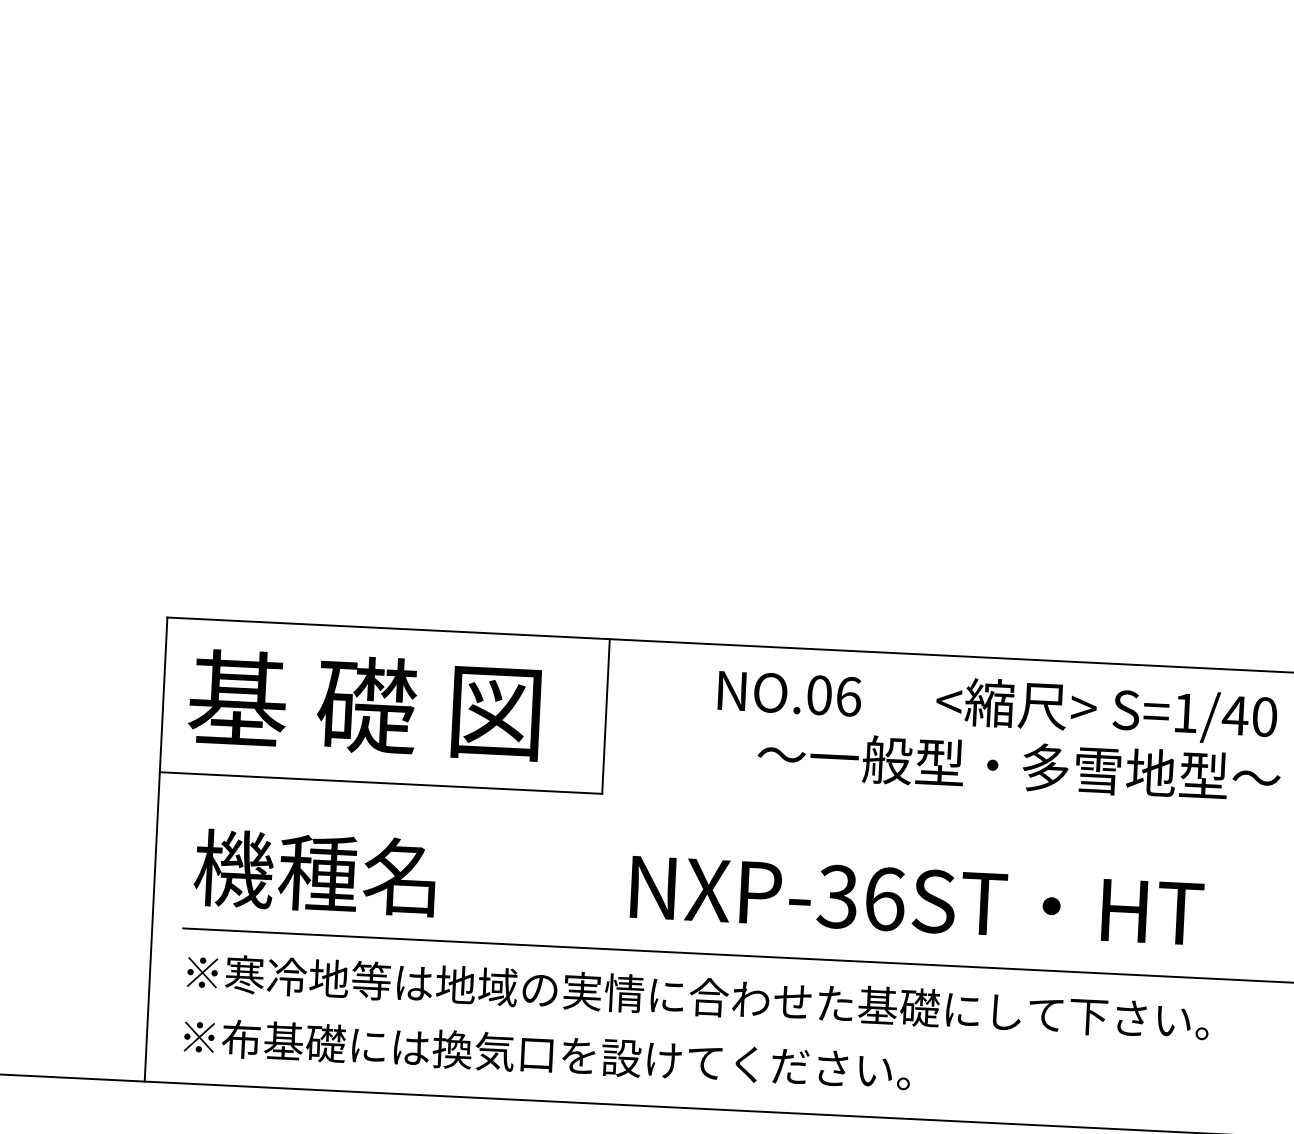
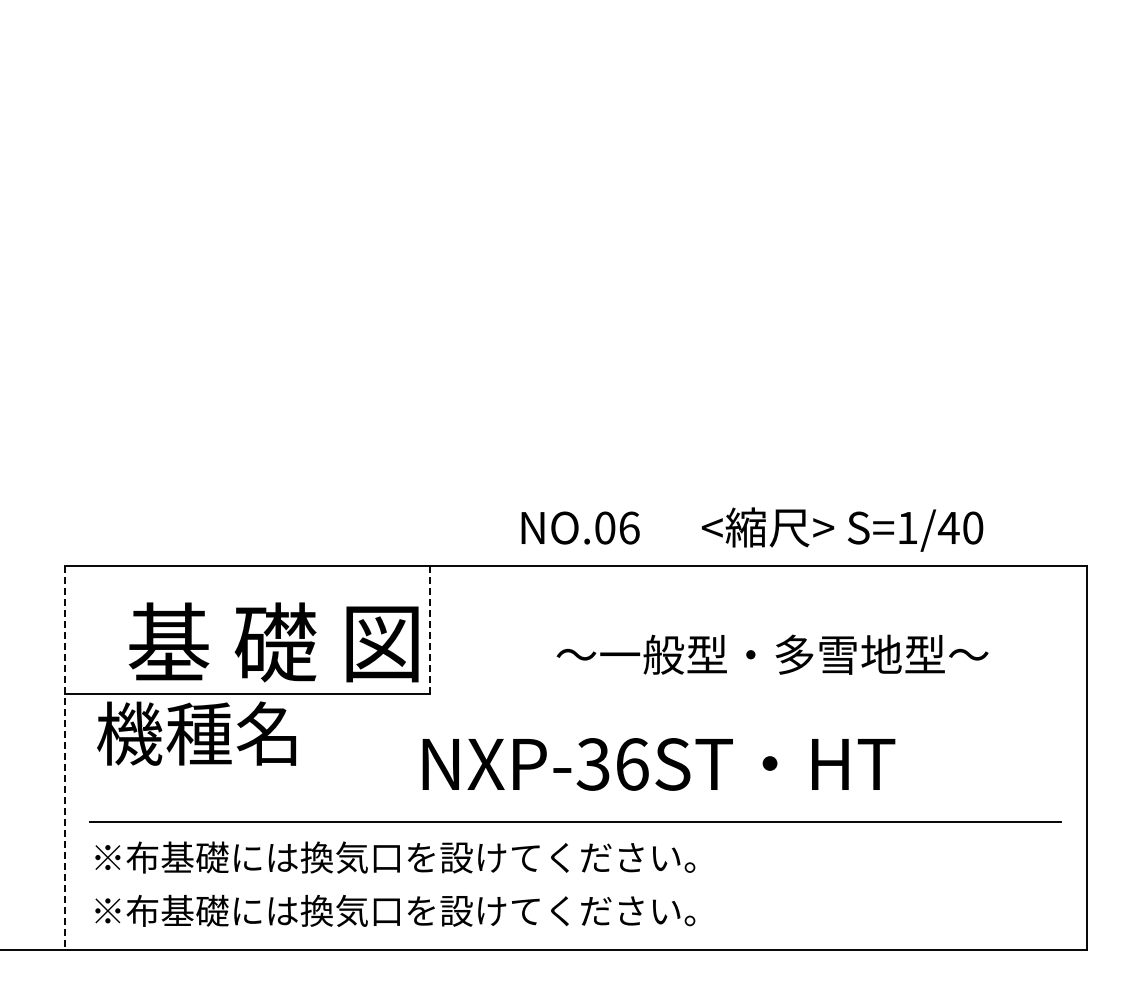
text: (364, 705) -> (273, 642), moved
text: (997, 705) -> (752, 529), moved
line: (606, 716) -> (430, 630), solid -> dashed
line: (155, 849) -> (64, 757), solid -> dashed
text: (314, 872) -> (196, 733), moved
text: (916, 900) -> (658, 764), moved
text: (716, 997) -> (532, 857), ※寒冷地等は地域の実情に合わせた基礎にして下さい。 -> ※布基礎には換気口を設けてください。

